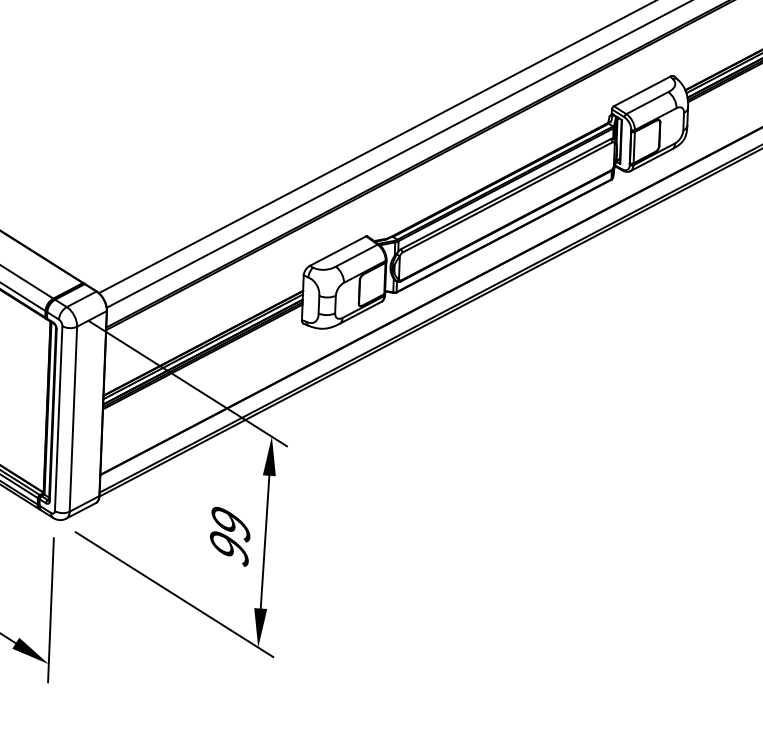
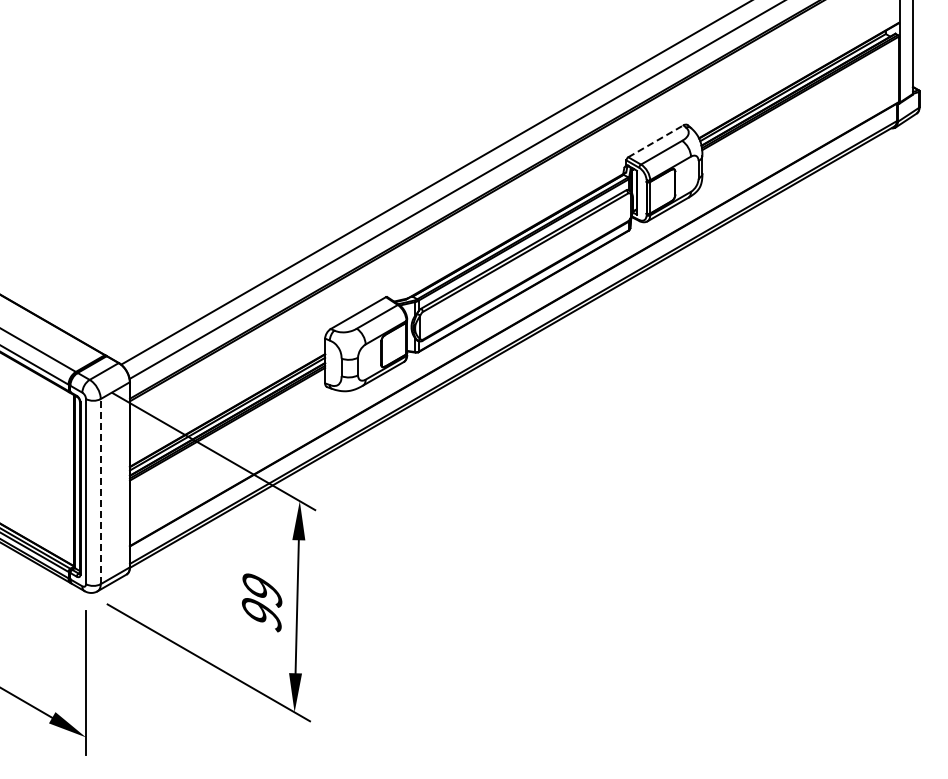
line: (641, 91) -> (655, 141), solid -> dashed
line: (73, 419) -> (100, 491), solid -> dashed

